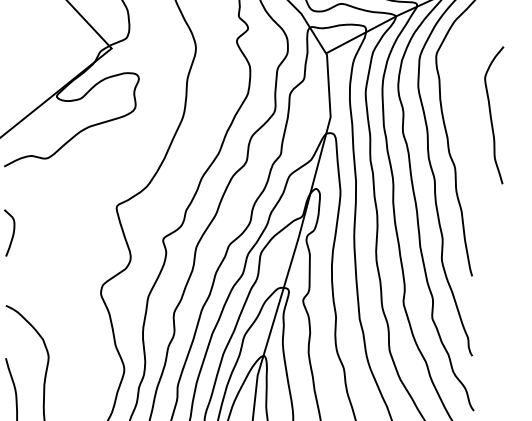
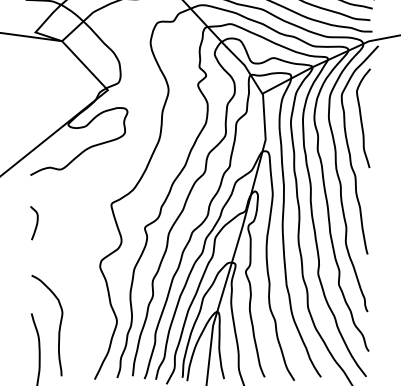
curve: (491, 114) -> (361, 117), moved

